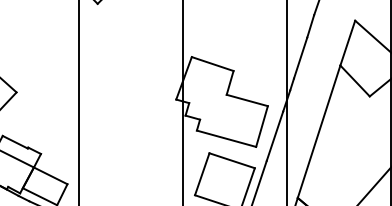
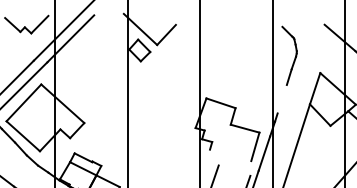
line: (299, 57) -> (281, 98), removed
line: (226, 138) -> (230, 155), removed
line: (232, 160) -> (234, 170), removed

